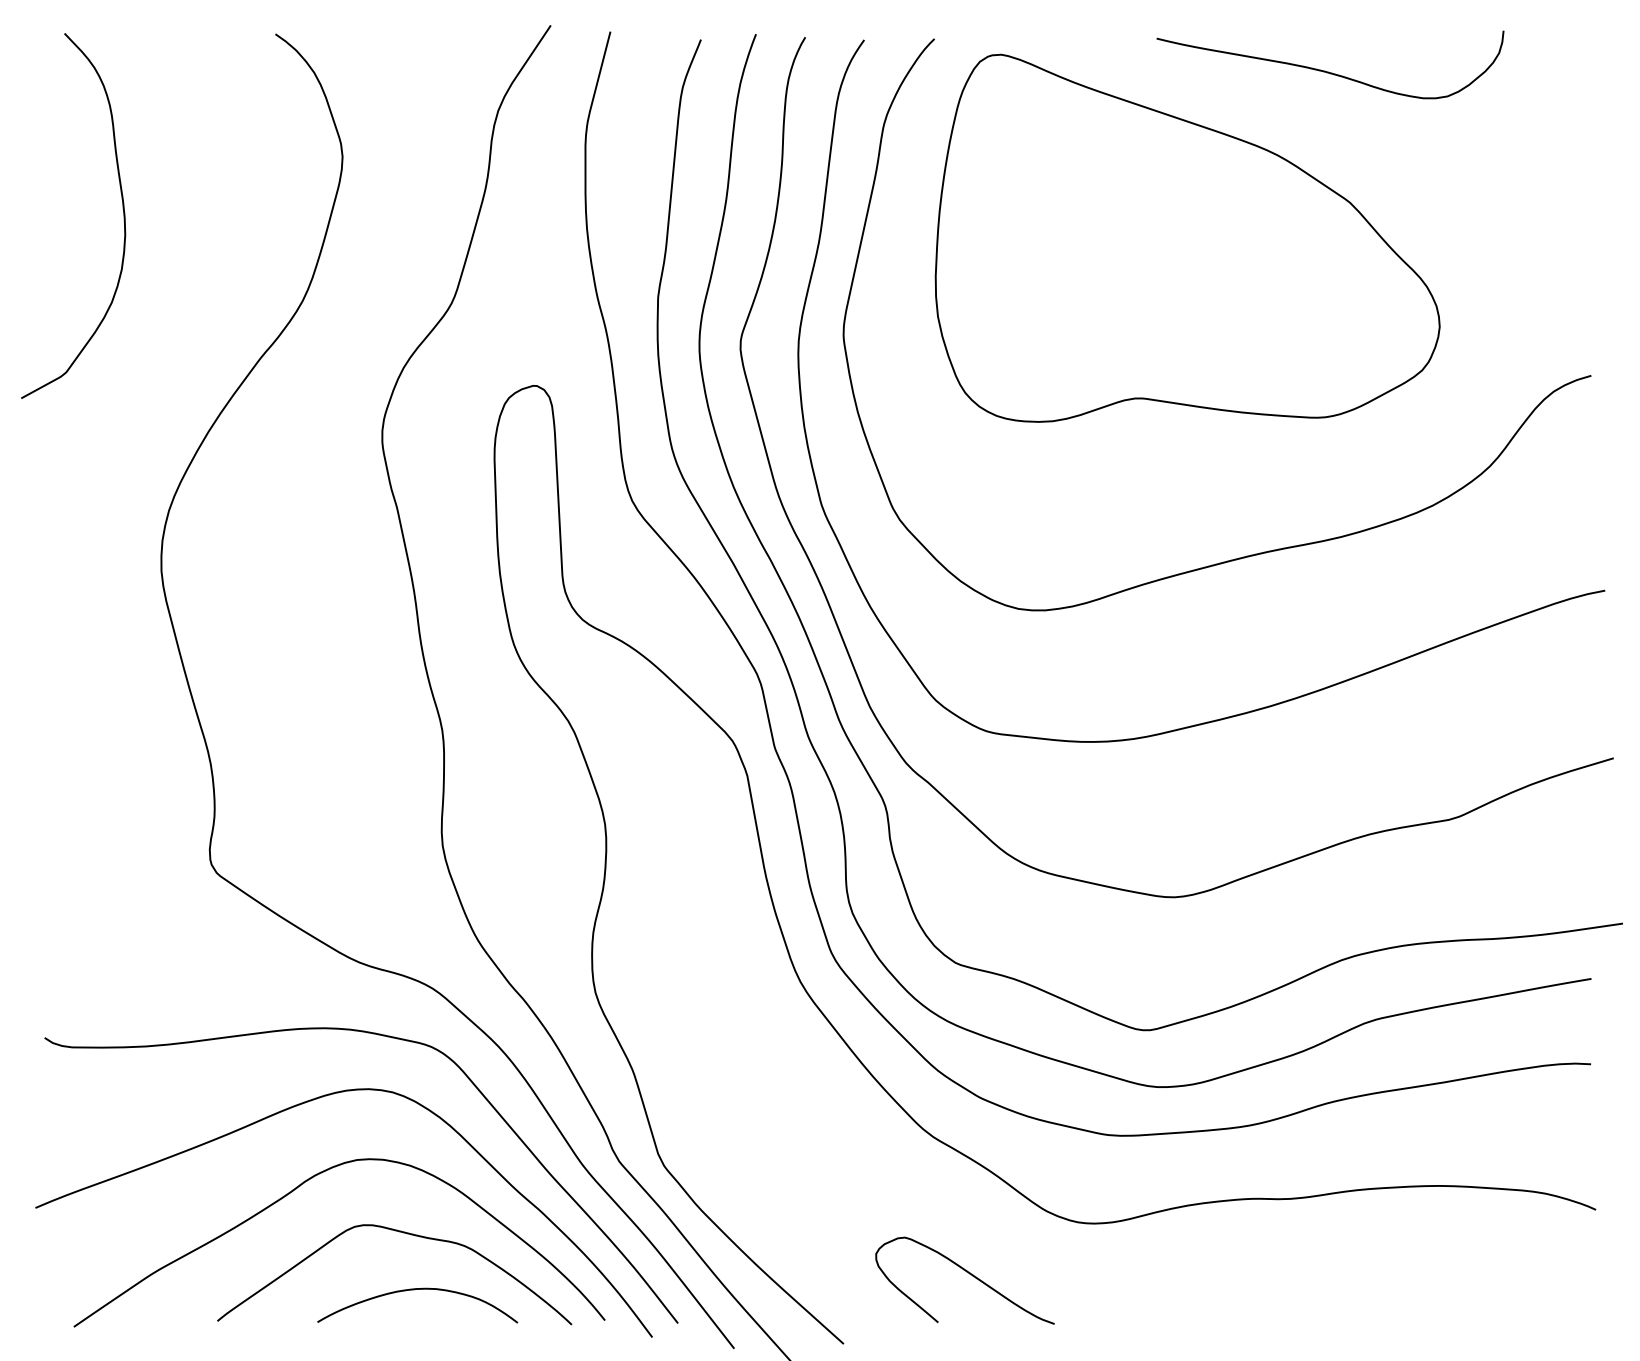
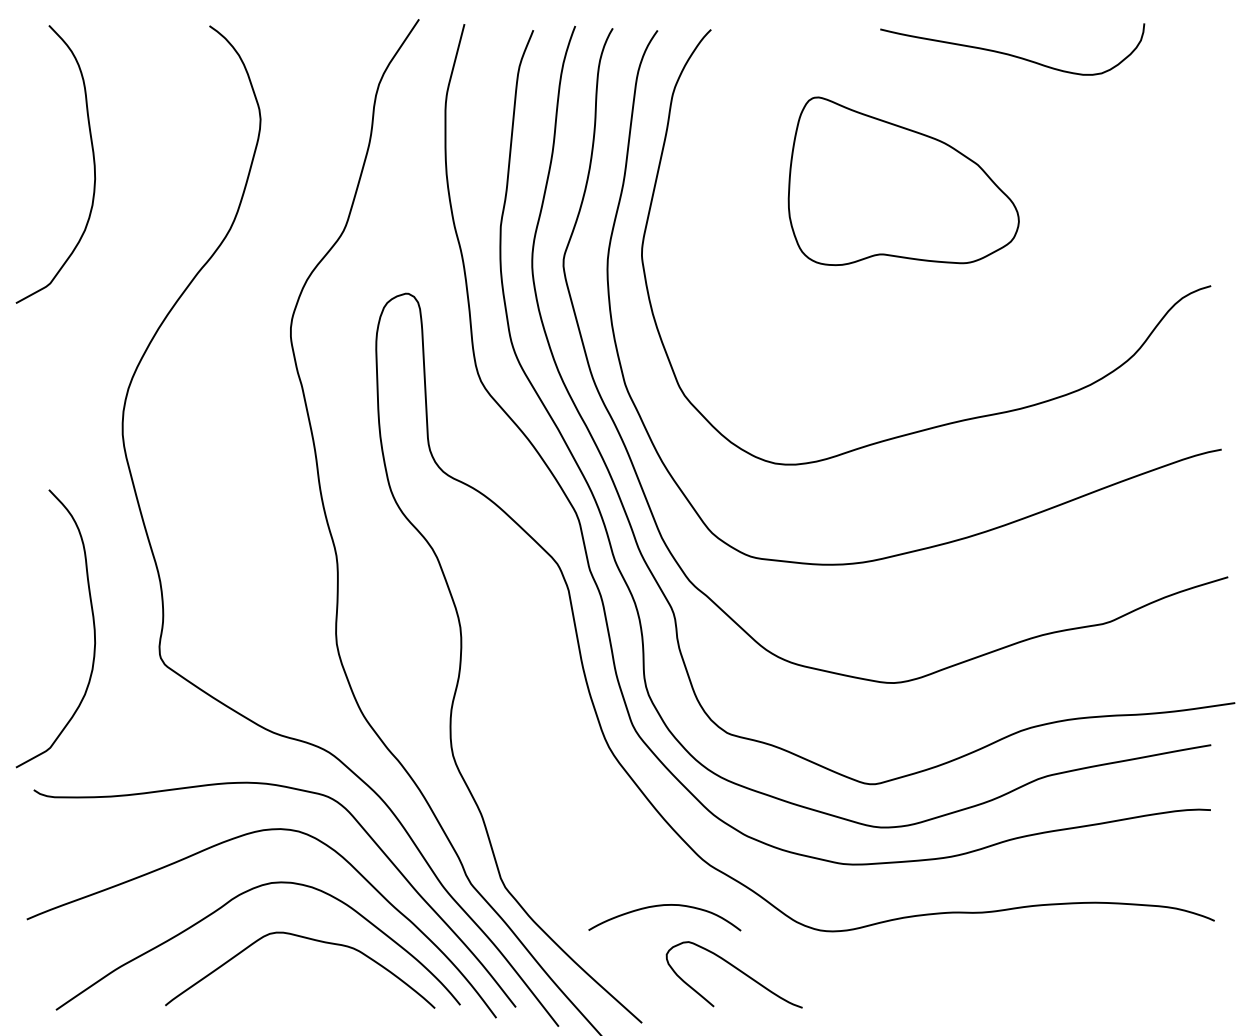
part: (1187, 237) -> (903, 180), size x0.6
curve: (122, 818) -> (93, 623), added
curve: (414, 1290) -> (662, 906), moved

